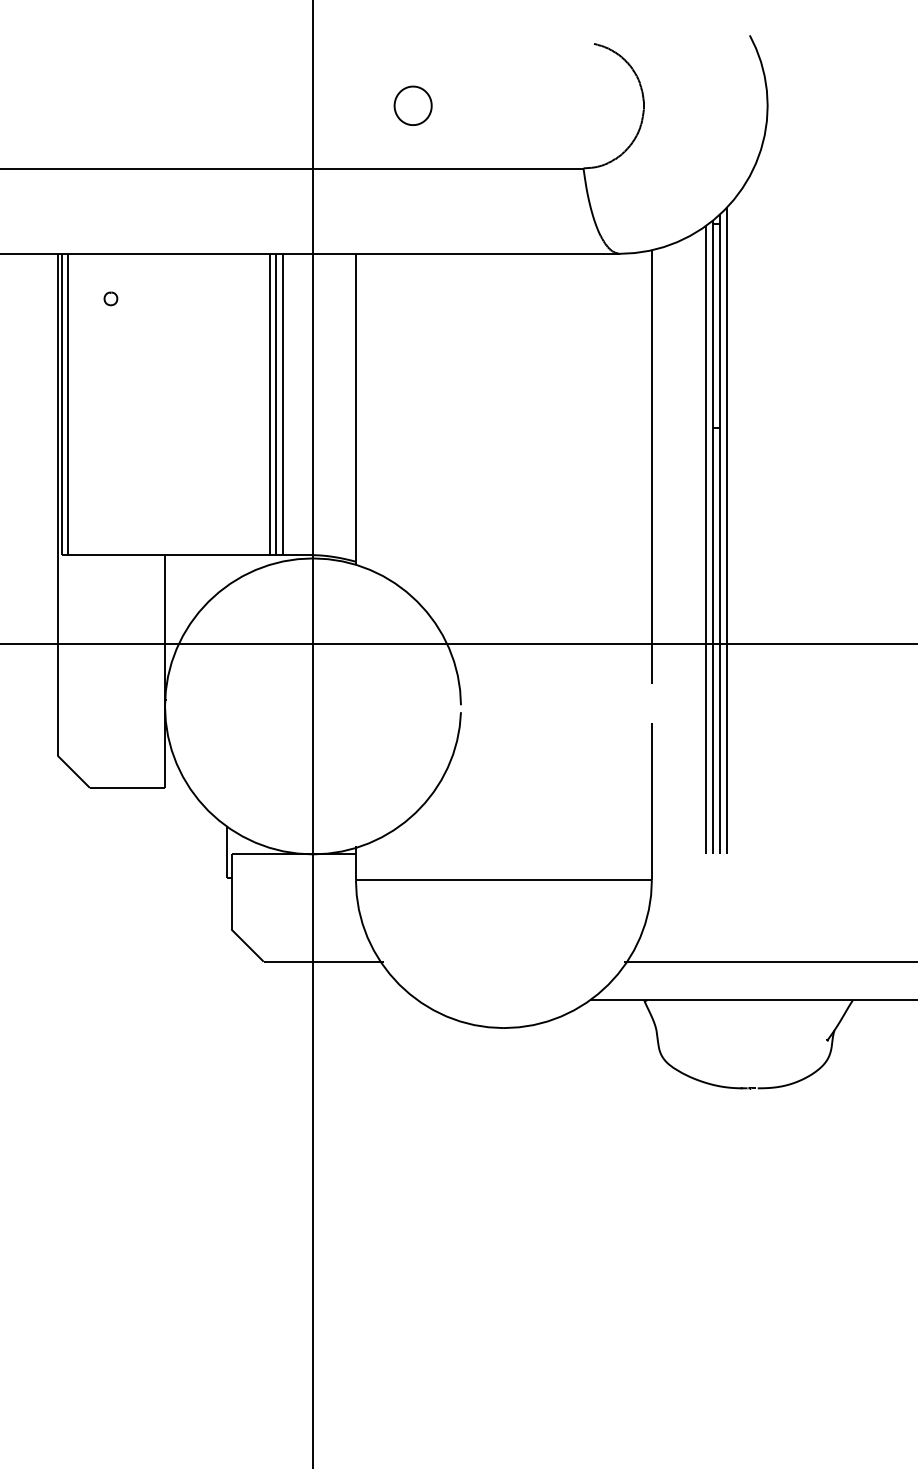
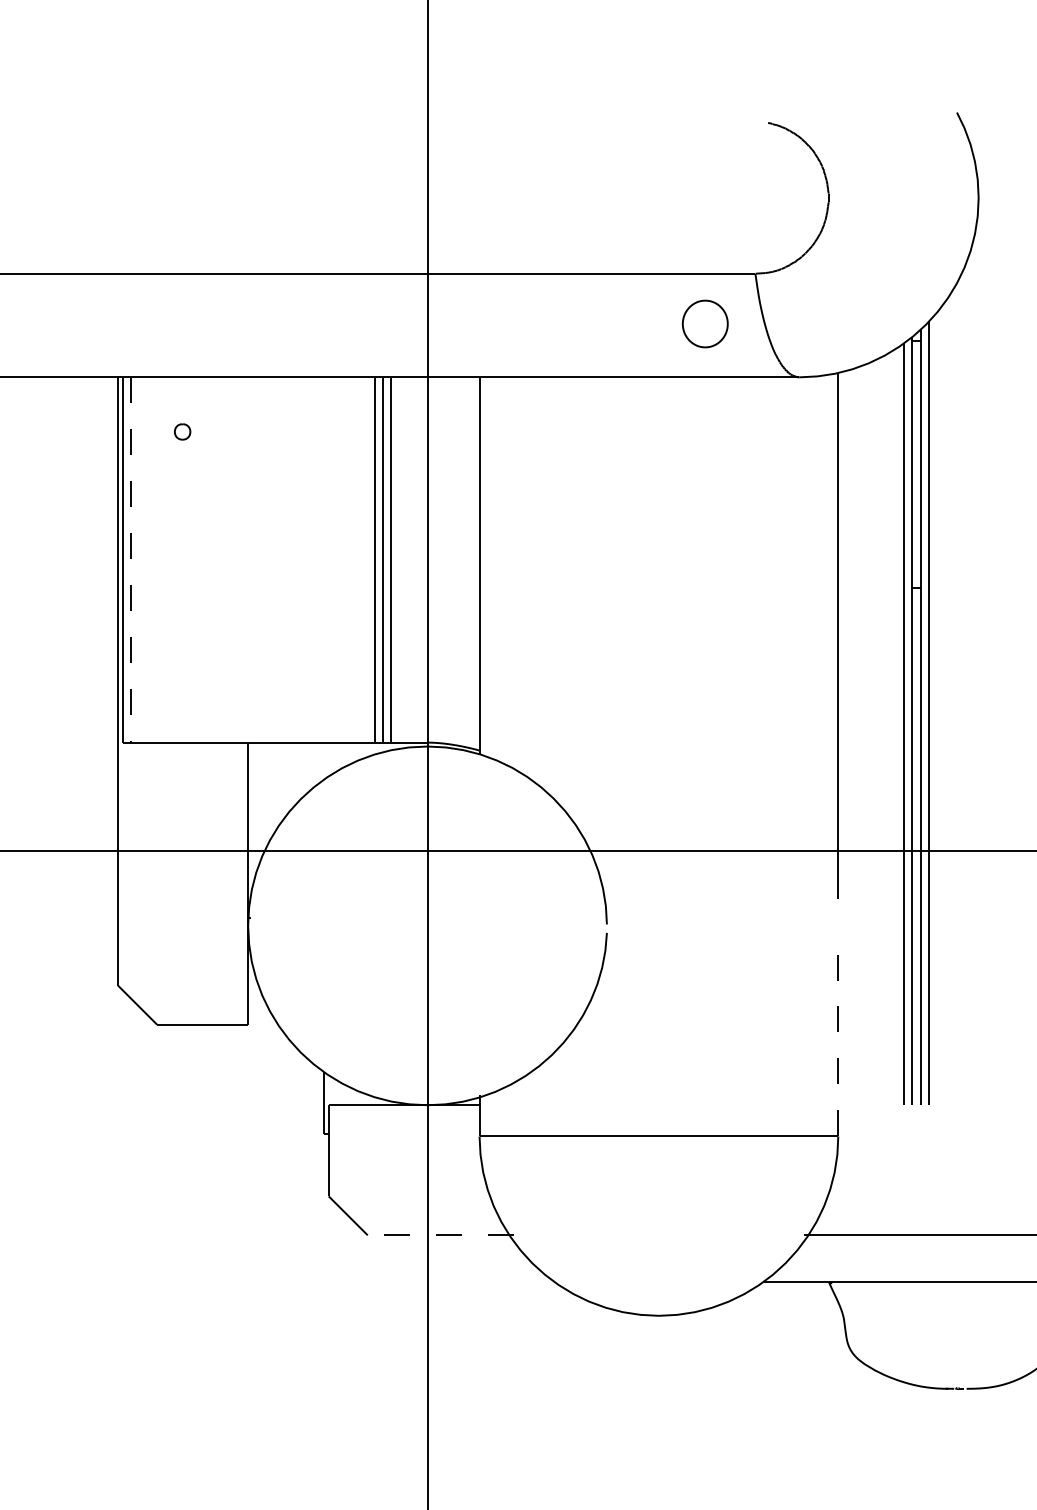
part: (412, 105) -> (704, 323), moved
line: (68, 404) -> (131, 559), solid -> dashed
line: (651, 801) -> (837, 1041), solid -> dashed
line: (323, 961) -> (440, 1235), solid -> dashed

